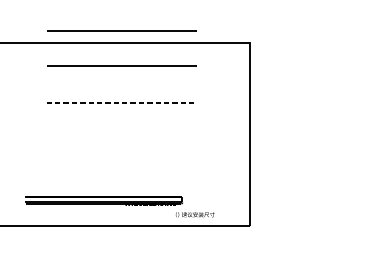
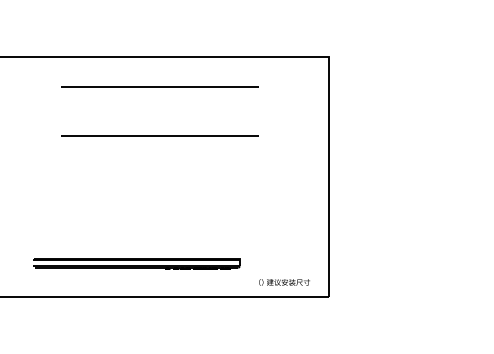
line: (121, 29) -> (159, 39), removed
line: (122, 102) -> (160, 135), dashed -> solid
text: (195, 214) -> (284, 282), moved

